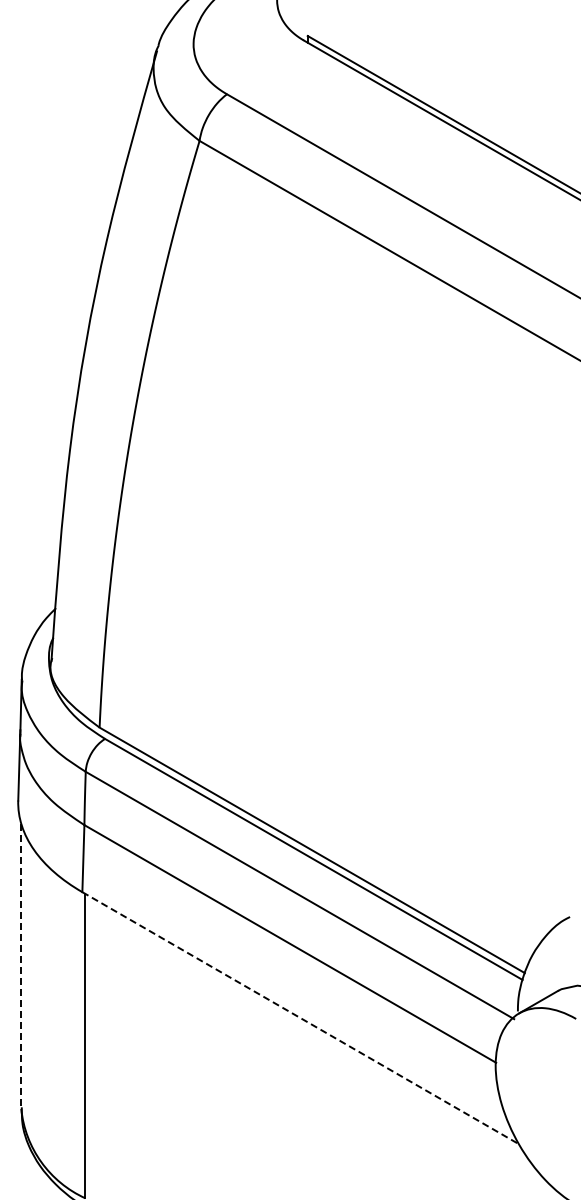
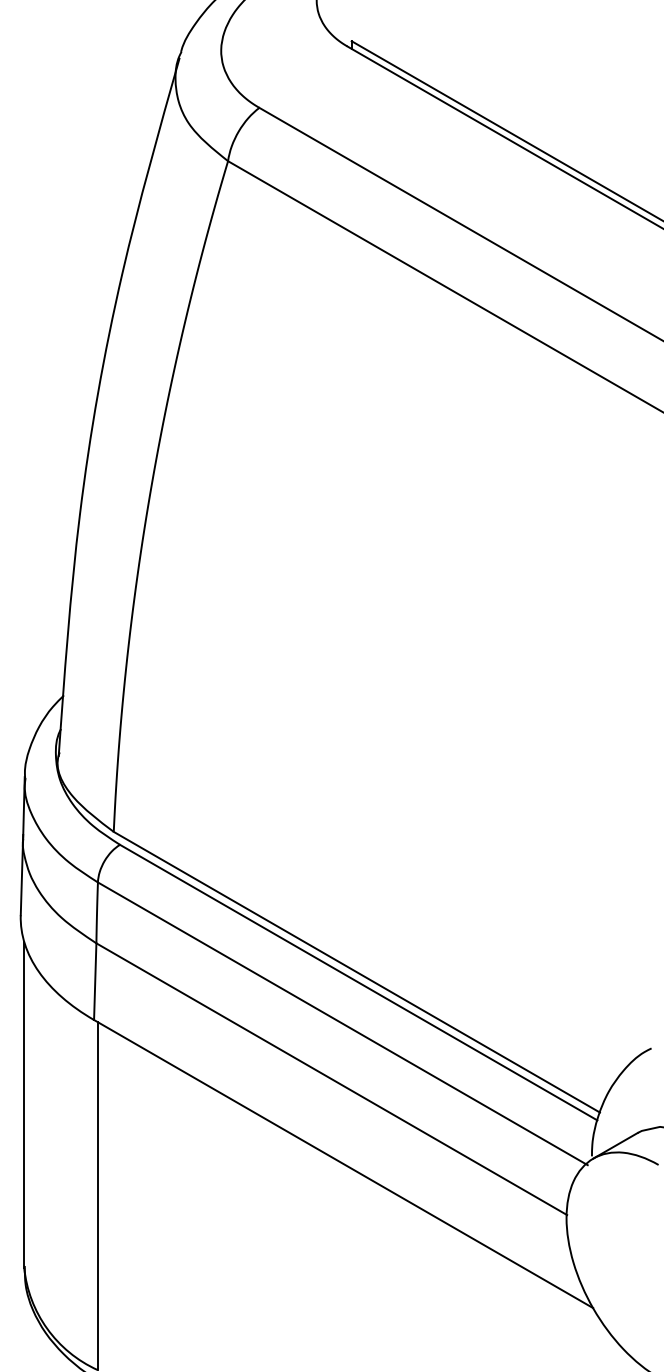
line: (21, 966) -> (24, 1104), dashed -> solid
line: (301, 1018) -> (344, 1164), dashed -> solid

